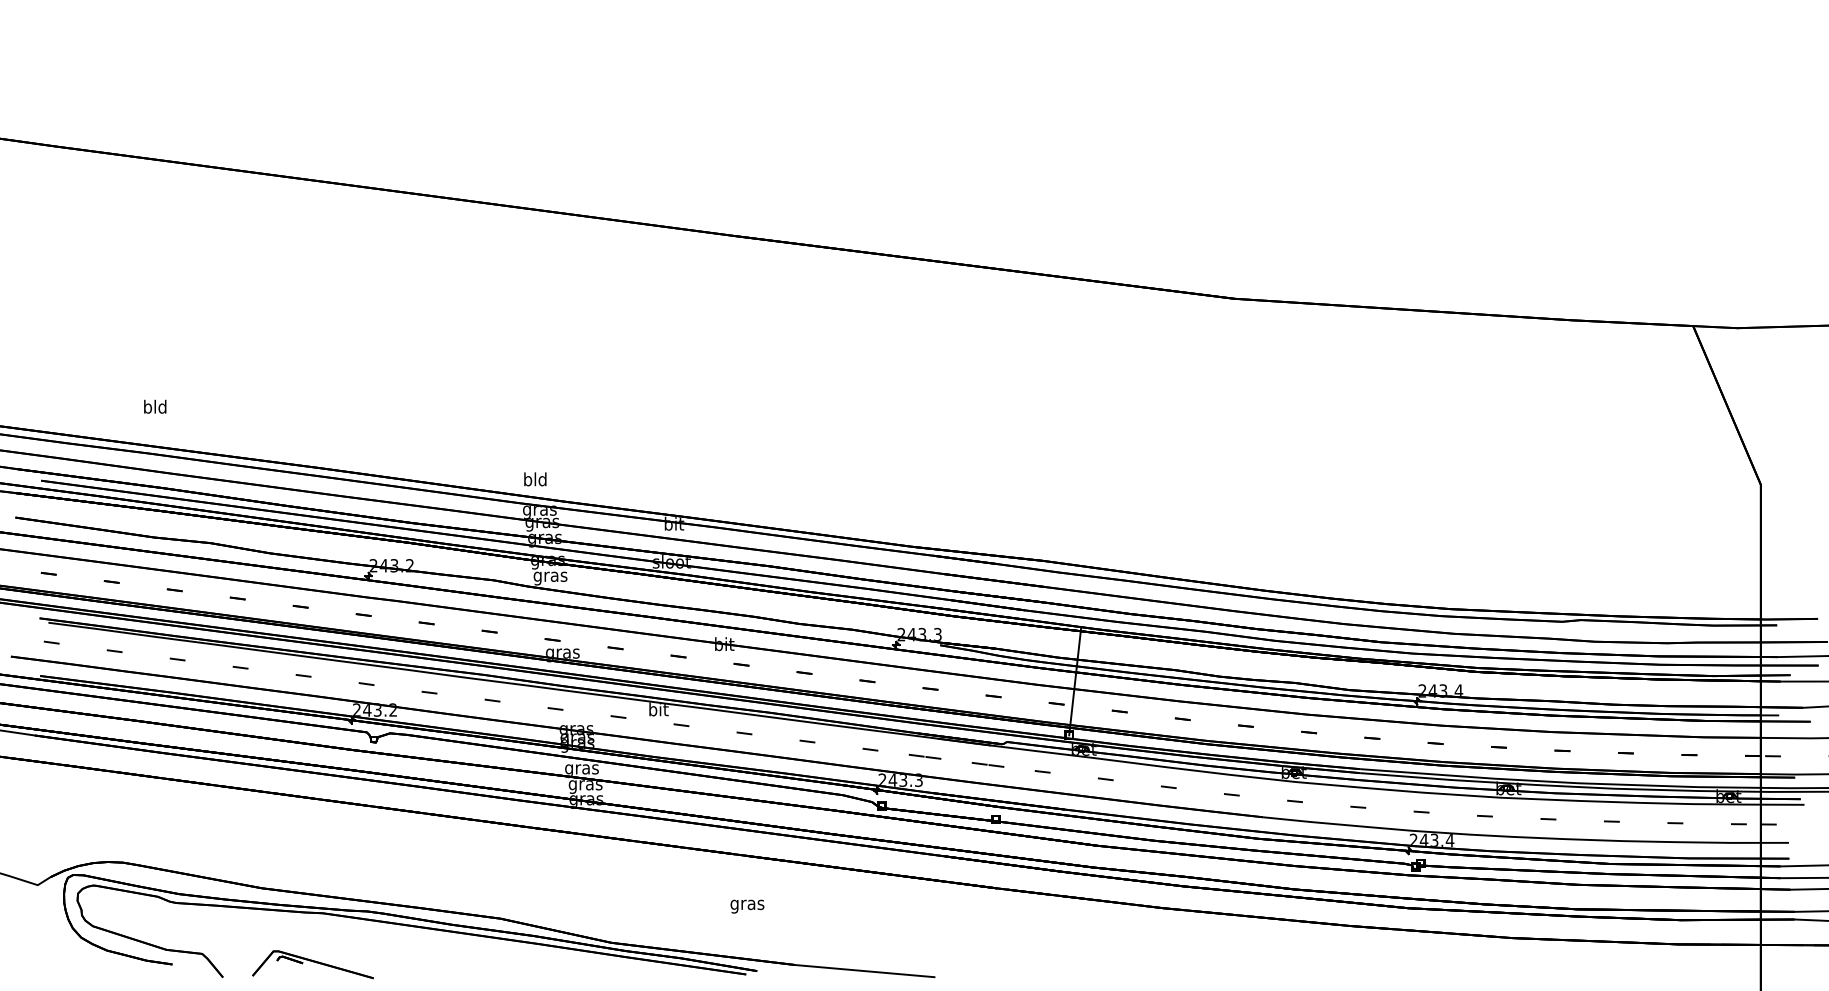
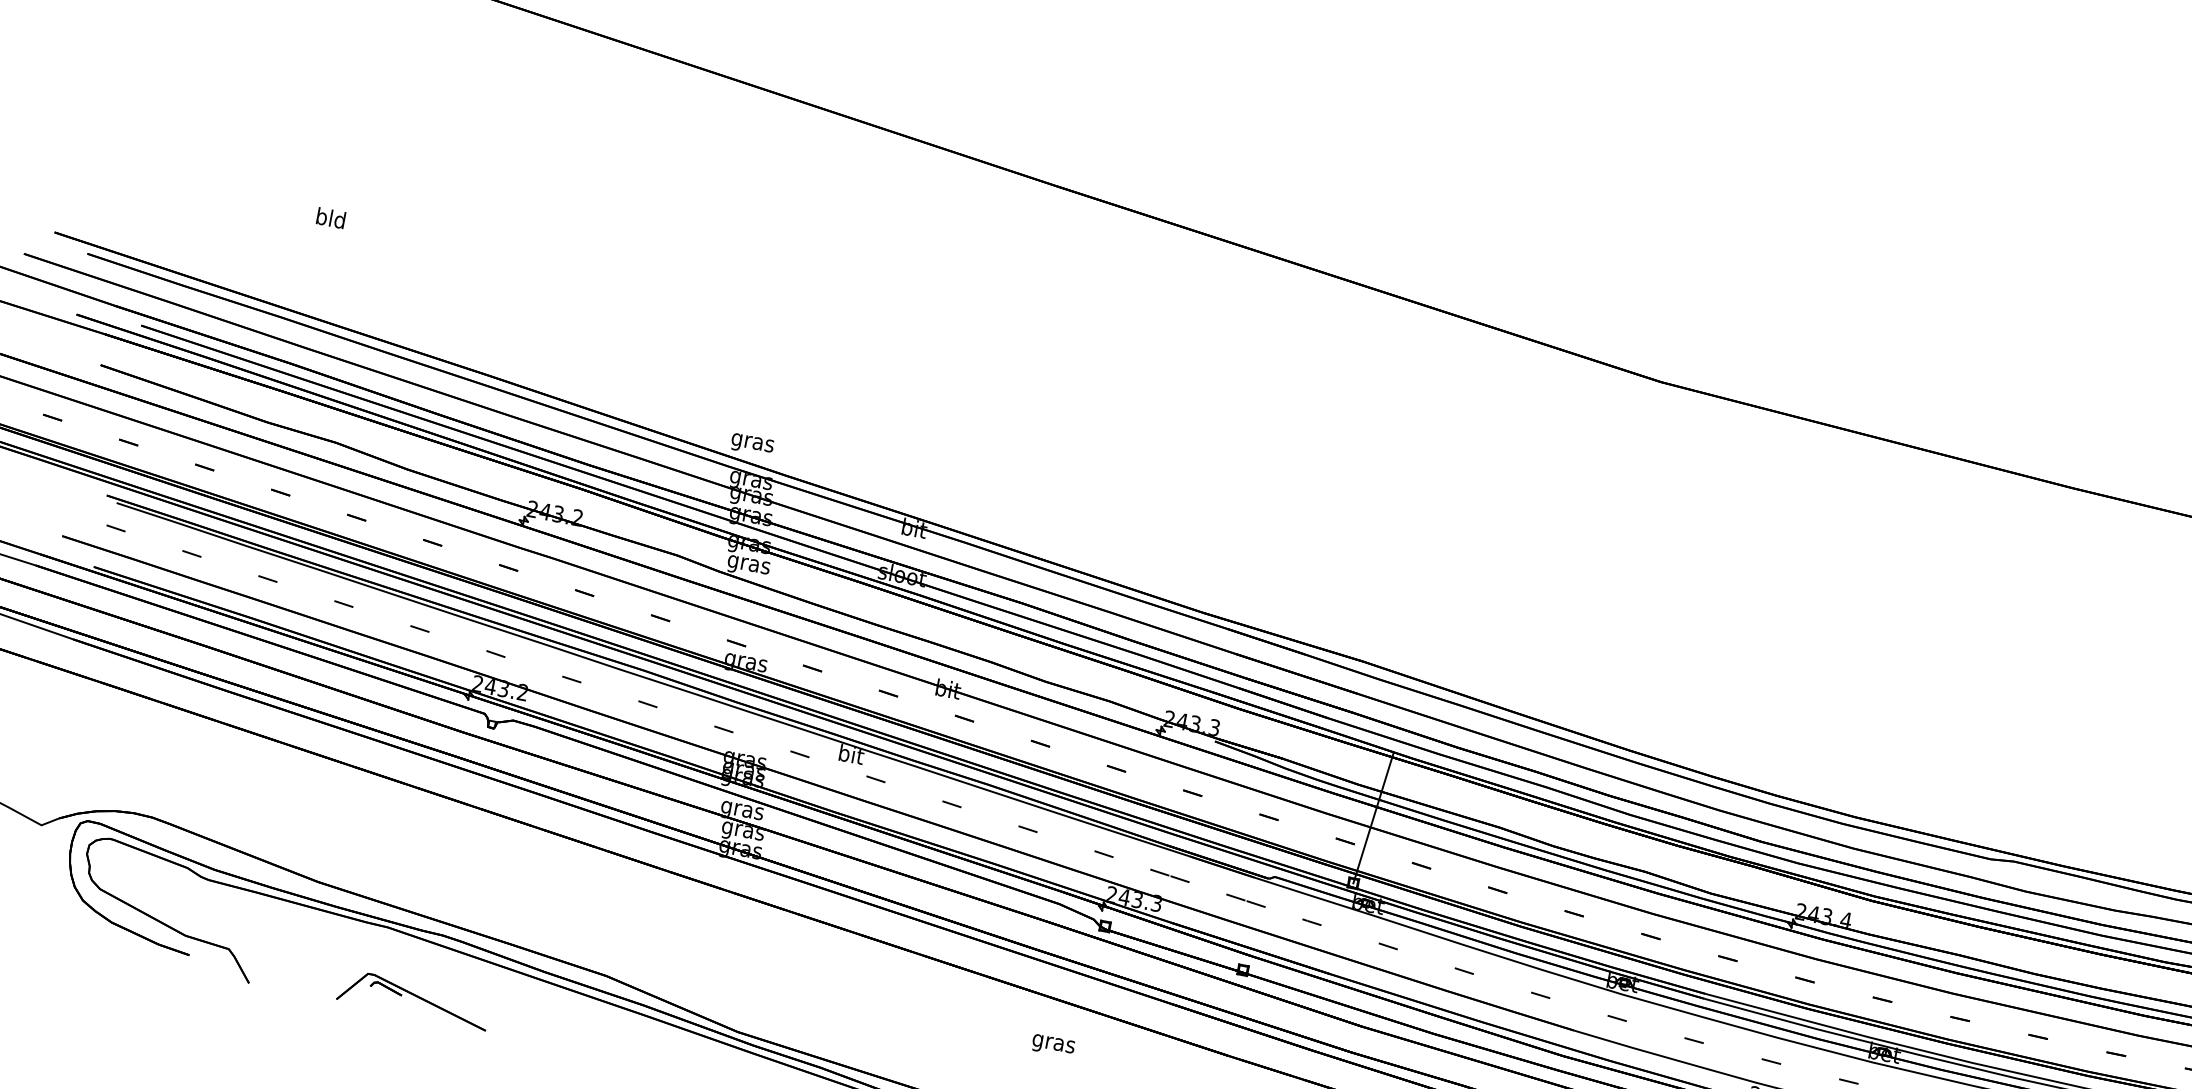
text: (155, 406) -> (331, 217), moved
text: (535, 480) -> (753, 441), bld -> gras
text: (747, 906) -> (1053, 1045), moved
part: (312, 964) -> (413, 999), moved

